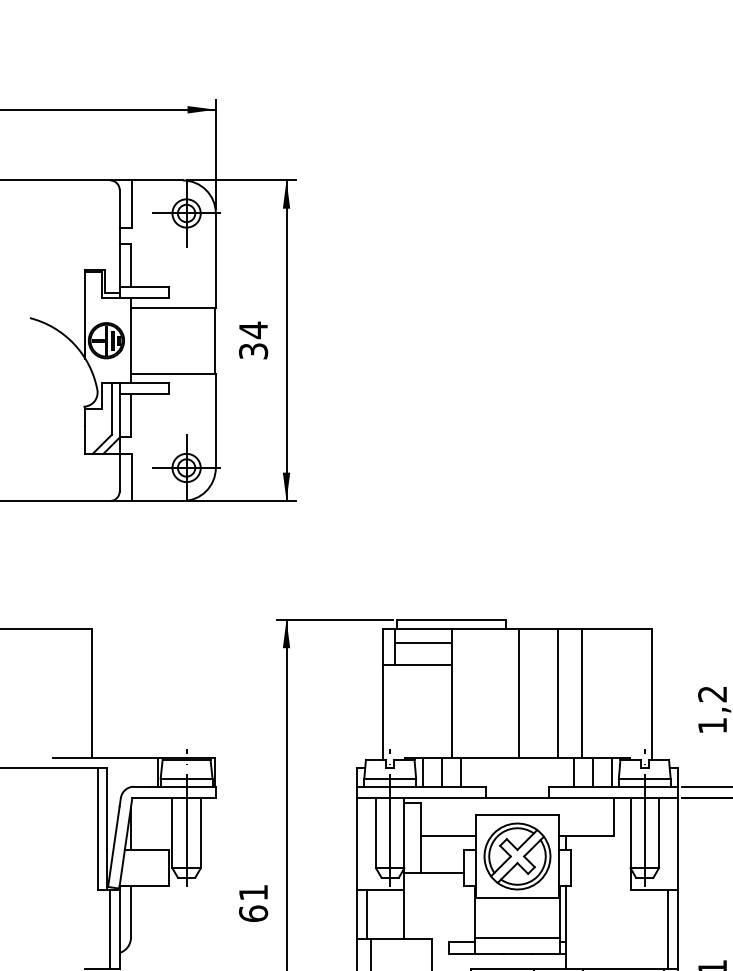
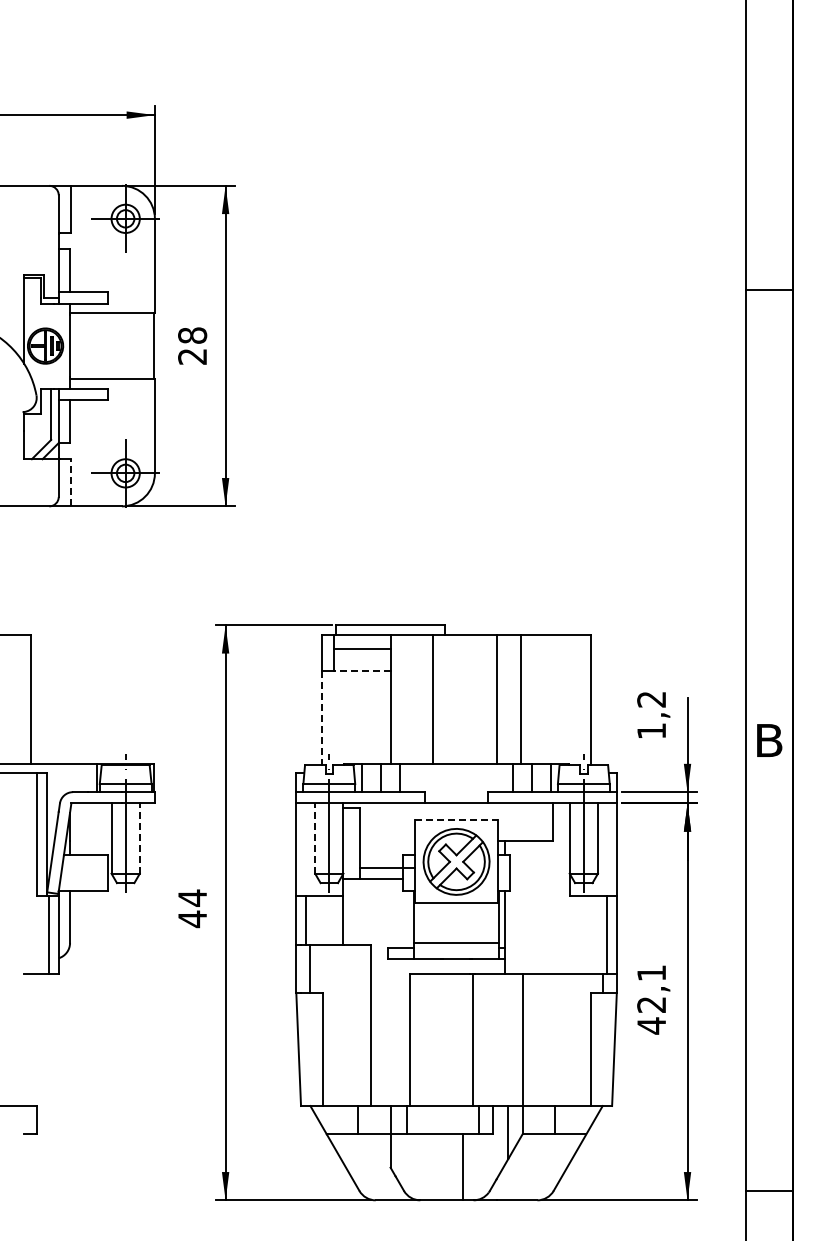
text: (253, 340) -> (192, 345), 34 -> 28
line: (132, 477) -> (71, 482), solid -> dashed
line: (422, 665) -> (361, 670), solid -> dashed
line: (519, 693) -> (432, 698), moved
line: (382, 713) -> (321, 718), solid -> dashed
line: (518, 815) -> (457, 820), solid -> dashed
line: (200, 833) -> (139, 838), solid -> dashed
line: (376, 833) -> (315, 838), solid -> dashed
line: (448, 836) -> (387, 868), moved
text: (253, 903) -> (192, 908), 61 -> 44

